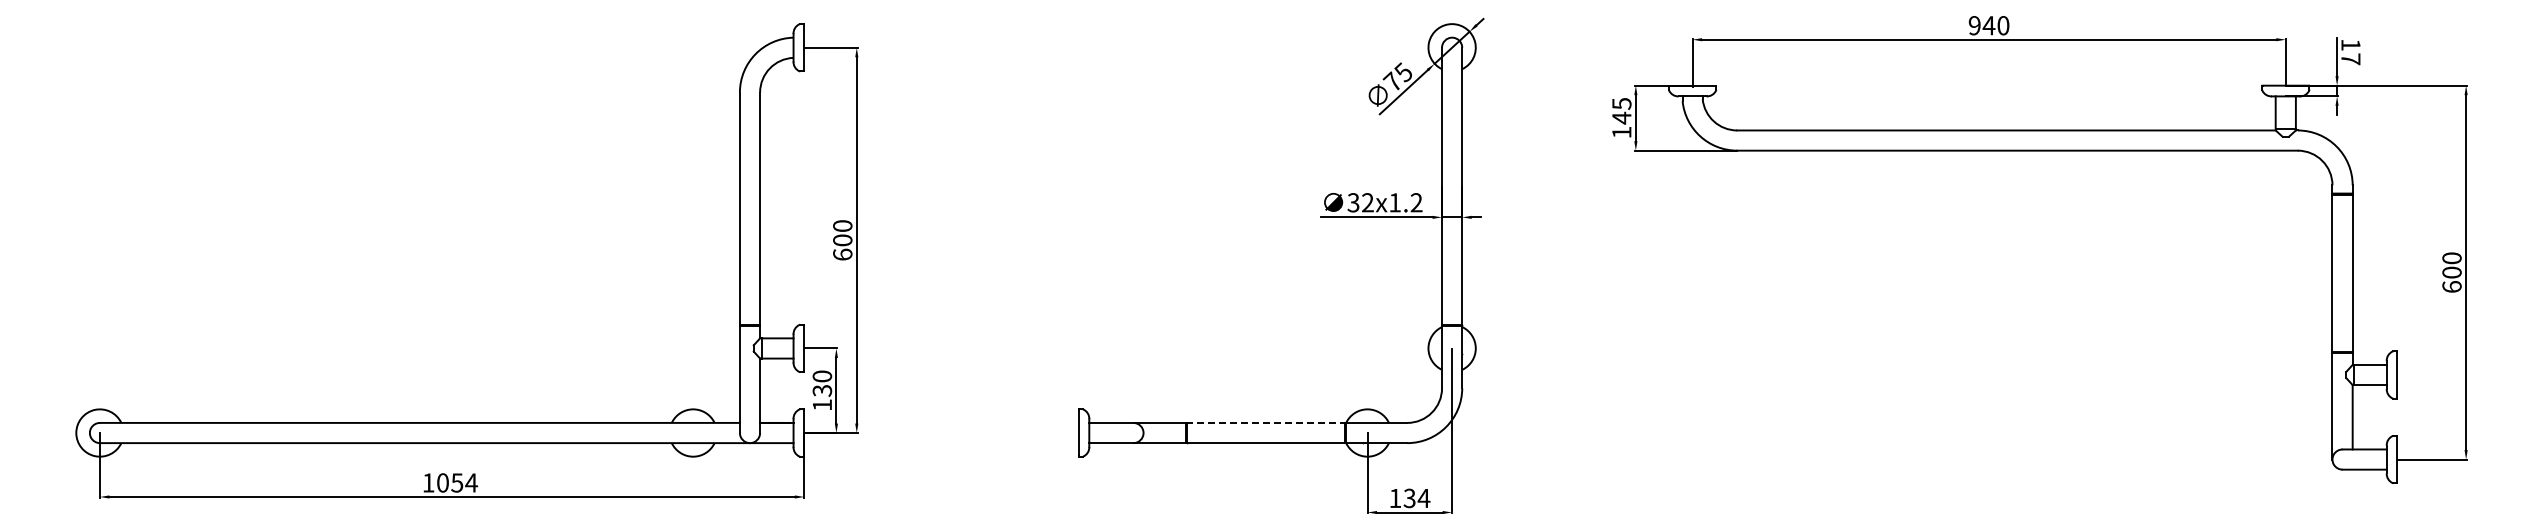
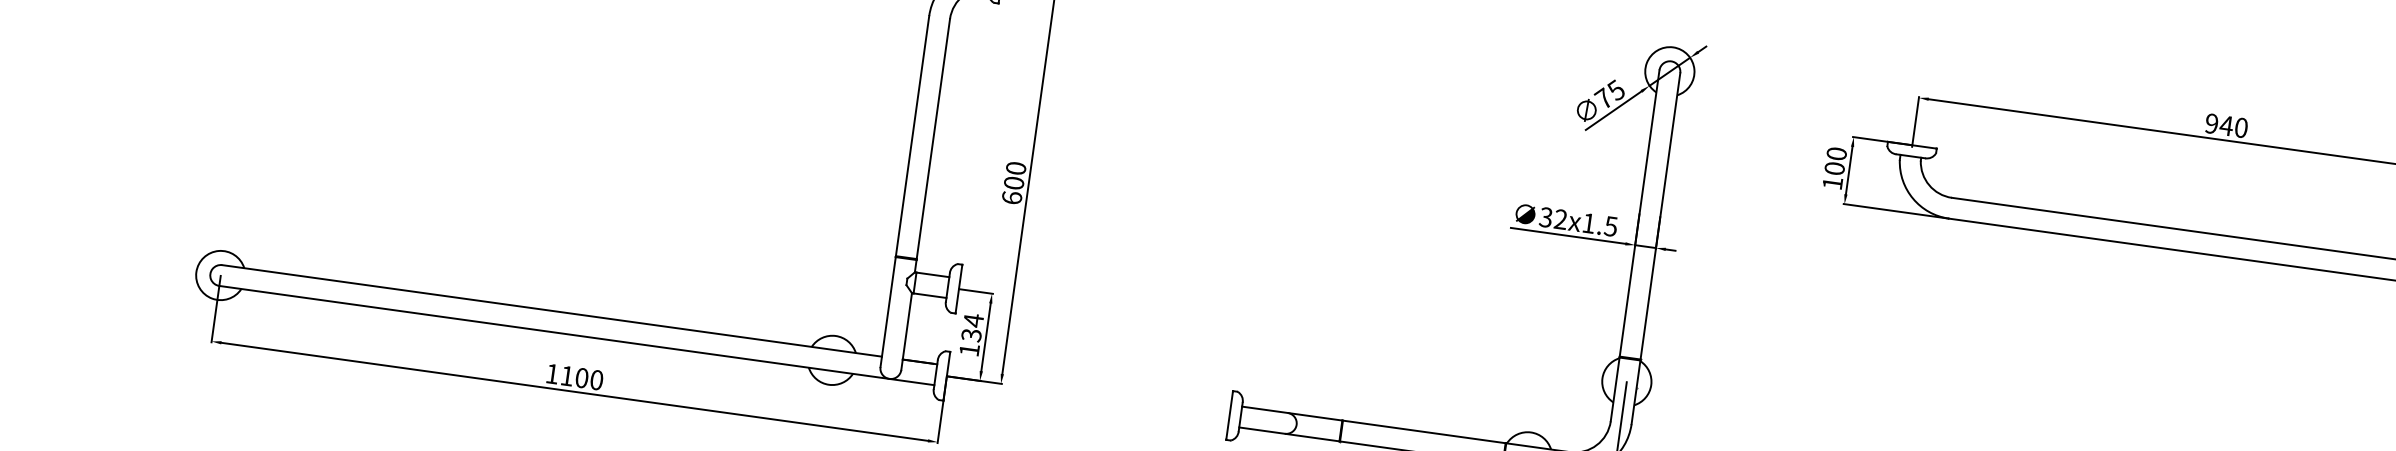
text: (1621, 111) -> (1835, 161), 145 -> 100
text: (1416, 202) -> (1611, 226), 32x1.2 -> 32x1.5
text: (822, 376) -> (973, 320), 130 -> 134
line: (1265, 422) -> (1423, 431), dashed -> solid
text: (457, 482) -> (582, 377), 1054 -> 1100

